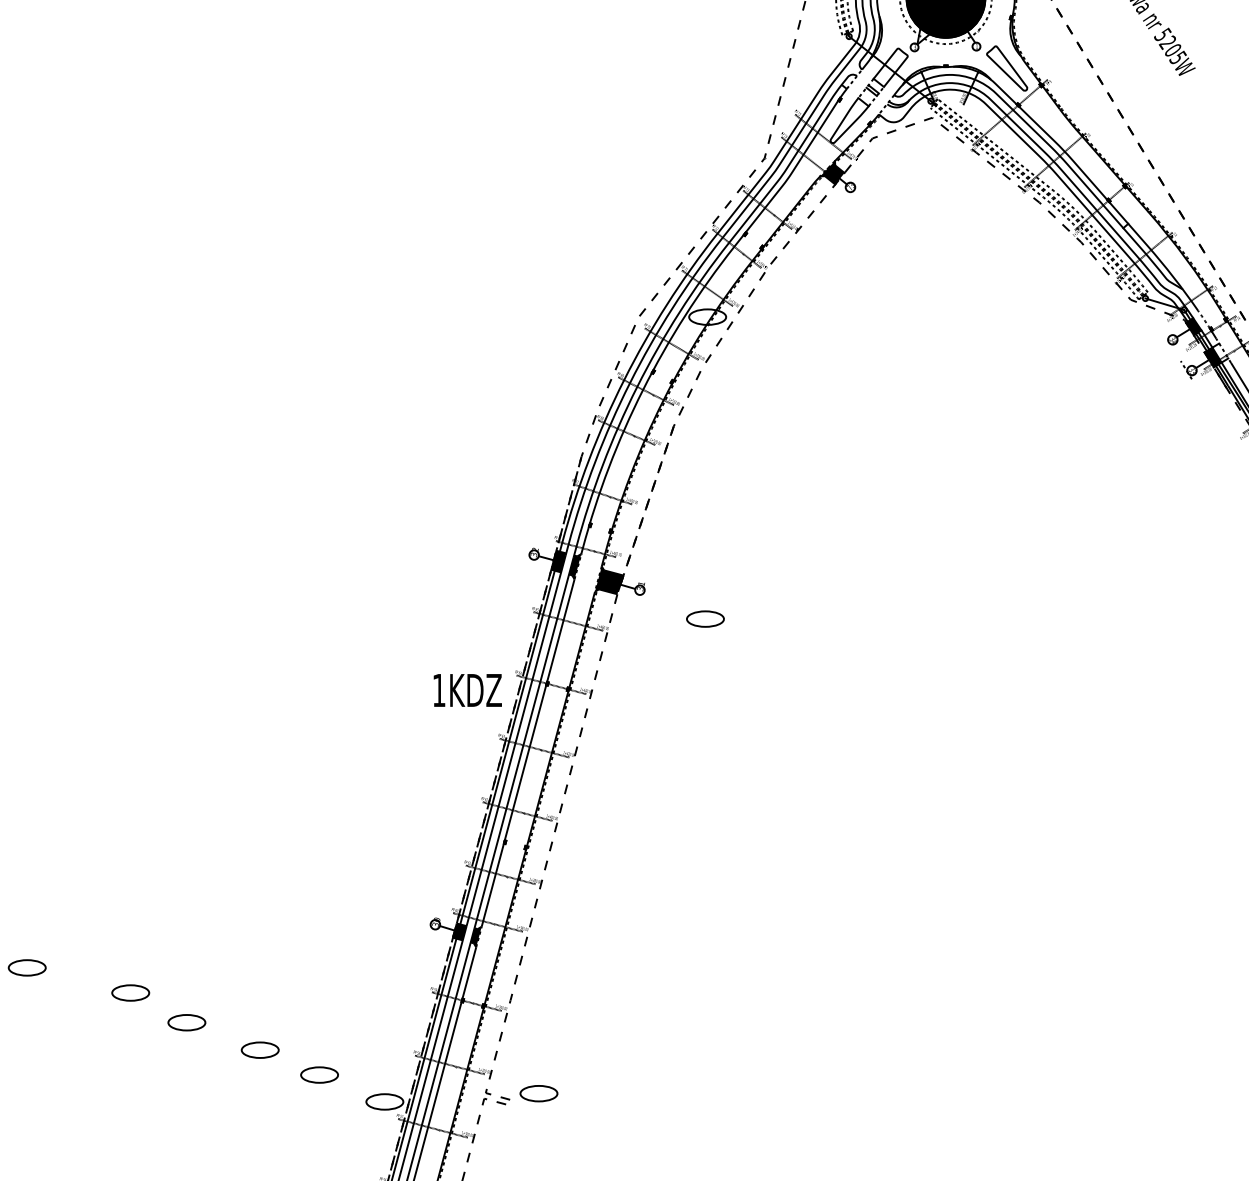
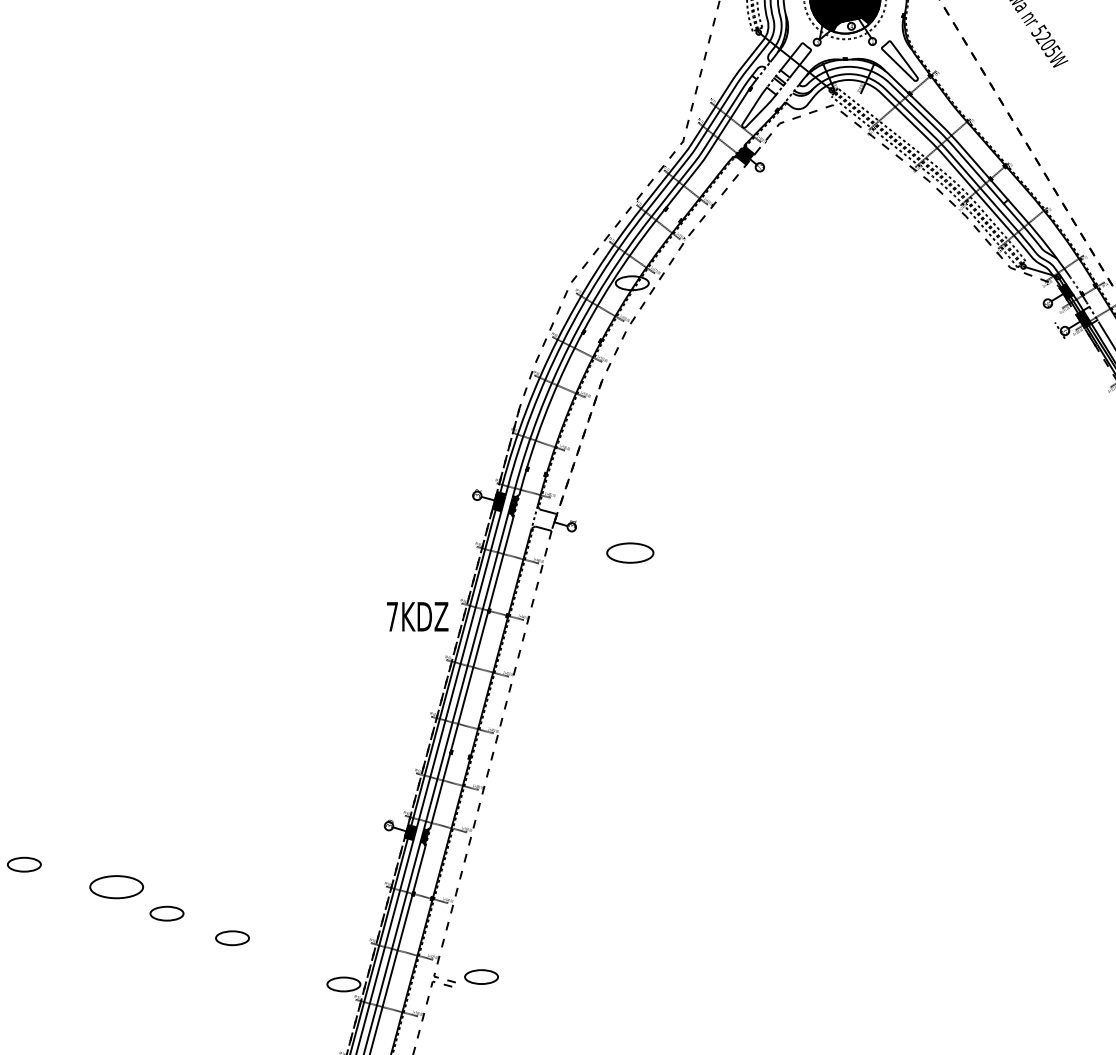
fill: (952, 28) -> (851, 25), removed
fill: (609, 580) -> (544, 518), removed
part: (705, 618) -> (630, 552), size x1.4
text: (439, 690) -> (392, 616), 1KDZ -> 7KDZ
part: (130, 992) -> (116, 886), size x1.6
part: (319, 1074) -> (285, 959), removed

